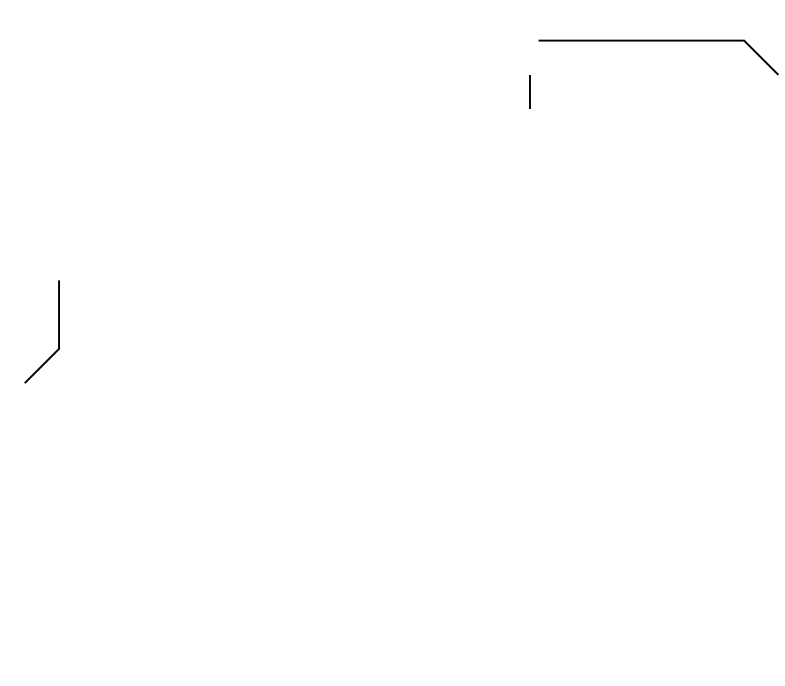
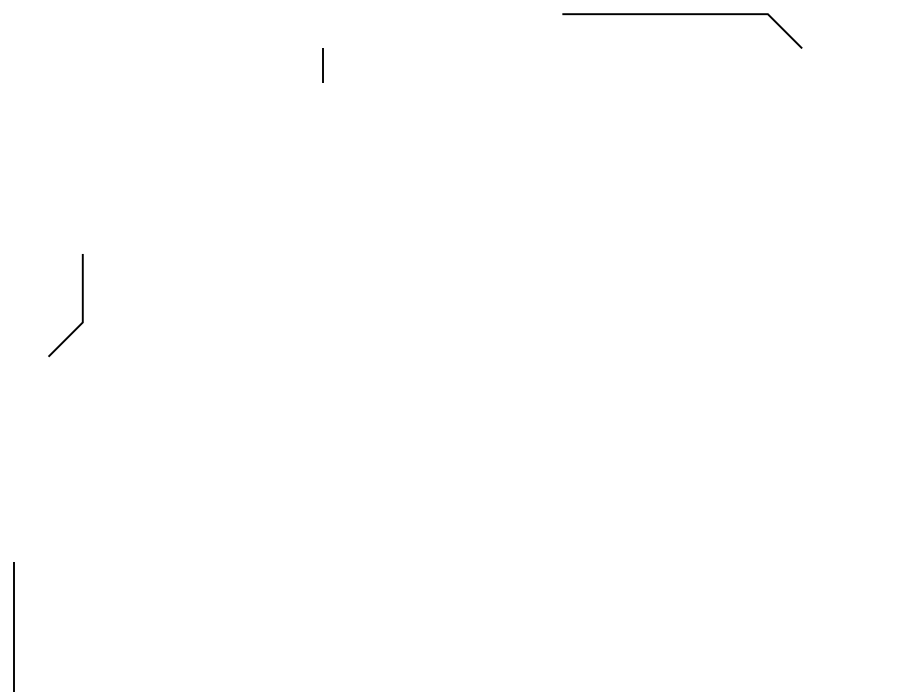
line: (529, 91) -> (322, 65), moved

